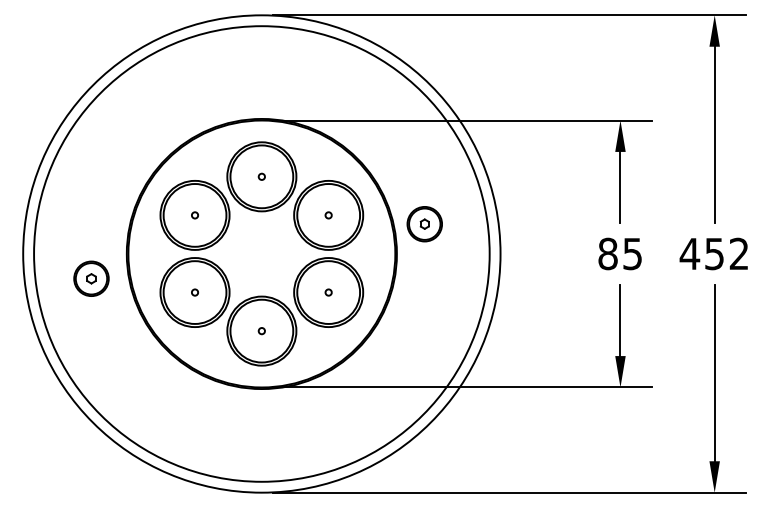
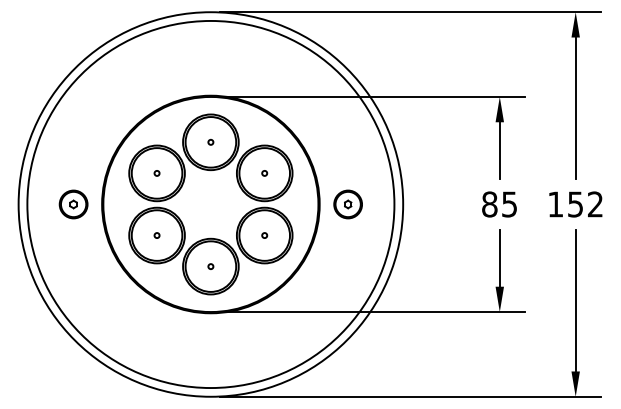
part: (423, 224) -> (347, 204), moved
text: (689, 254) -> (555, 204), 452 -> 152
part: (91, 278) -> (73, 204), moved

